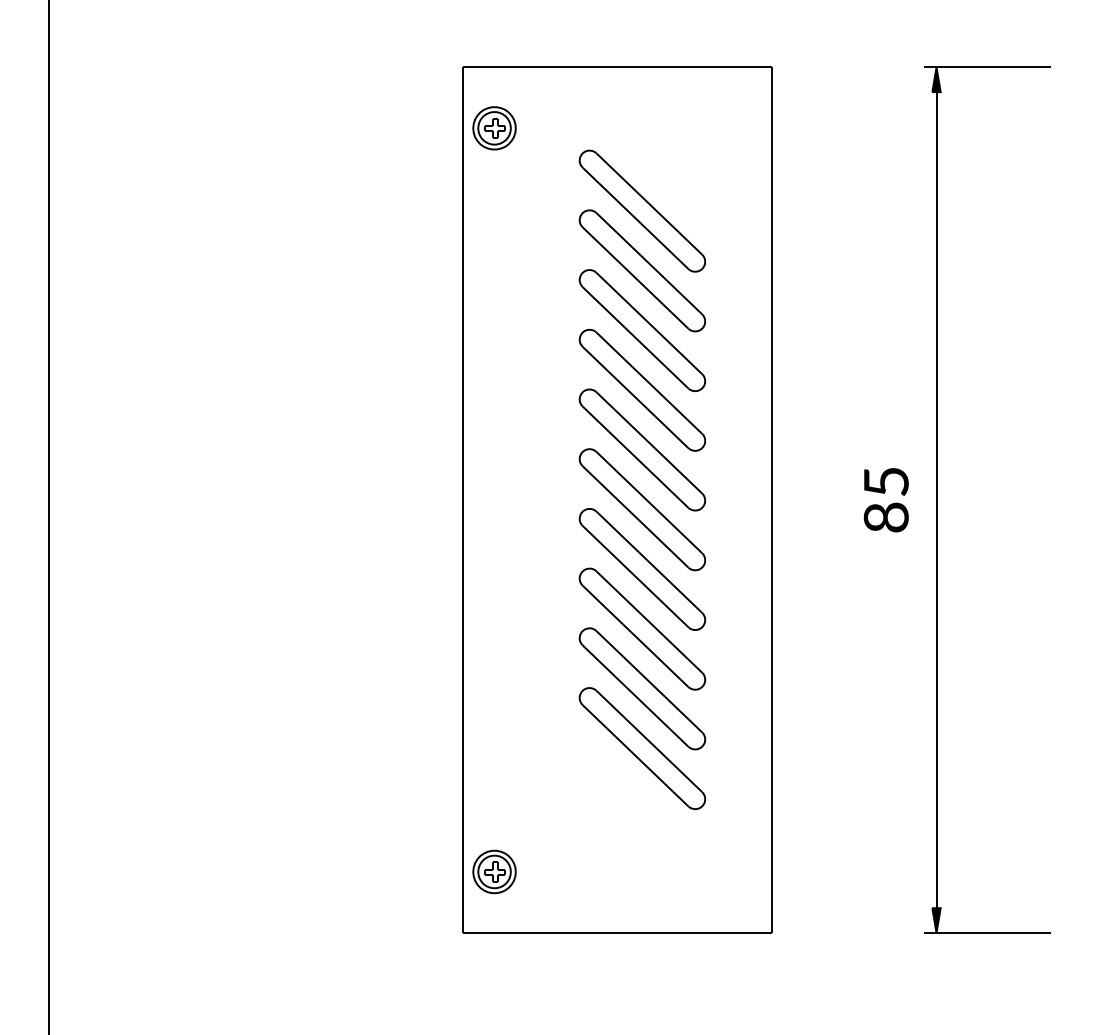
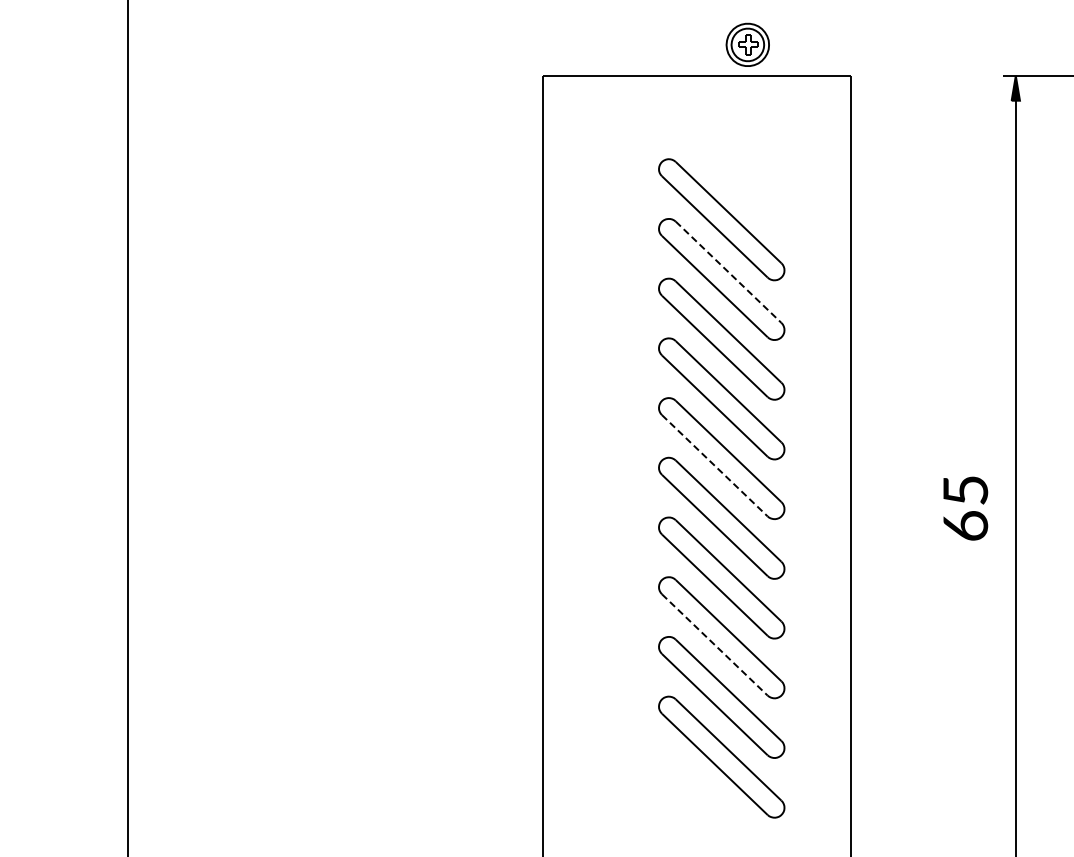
part: (494, 128) -> (747, 45), moved
line: (649, 264) -> (728, 273), solid -> dashed
line: (635, 457) -> (714, 466), solid -> dashed
text: (885, 517) -> (964, 526), 85 -> 65
line: (635, 636) -> (714, 645), solid -> dashed

